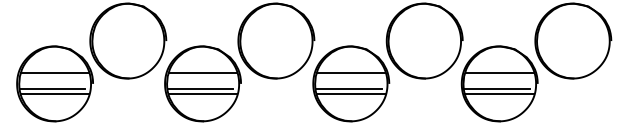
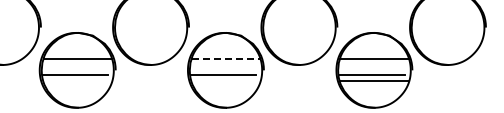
line: (351, 72) -> (226, 58), solid -> dashed
line: (202, 94) -> (77, 80), removed
line: (351, 94) -> (226, 80), removed

